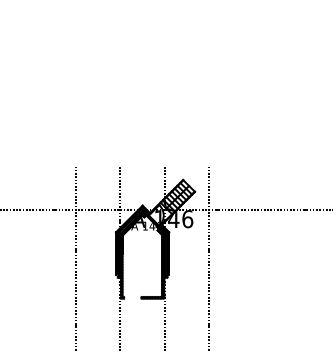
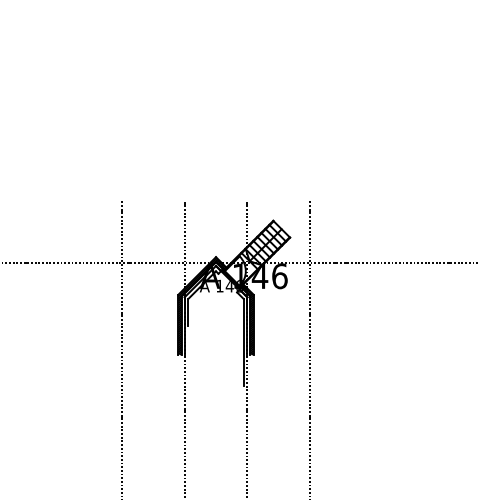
hatch: (131, 255) -> (200, 327), removed
hatch: (154, 263) -> (232, 339), removed

